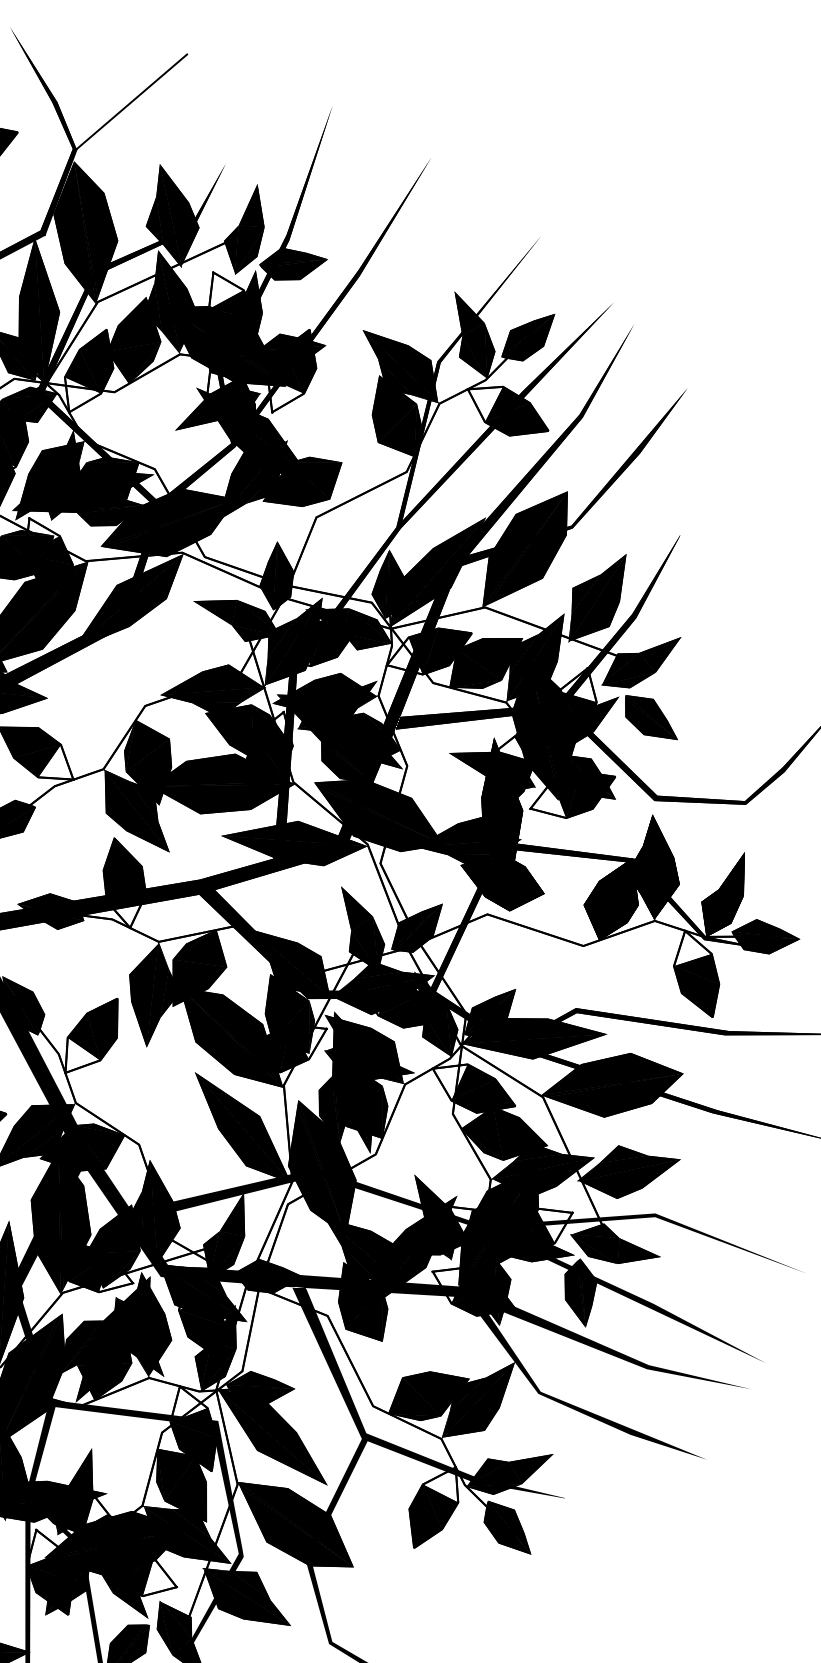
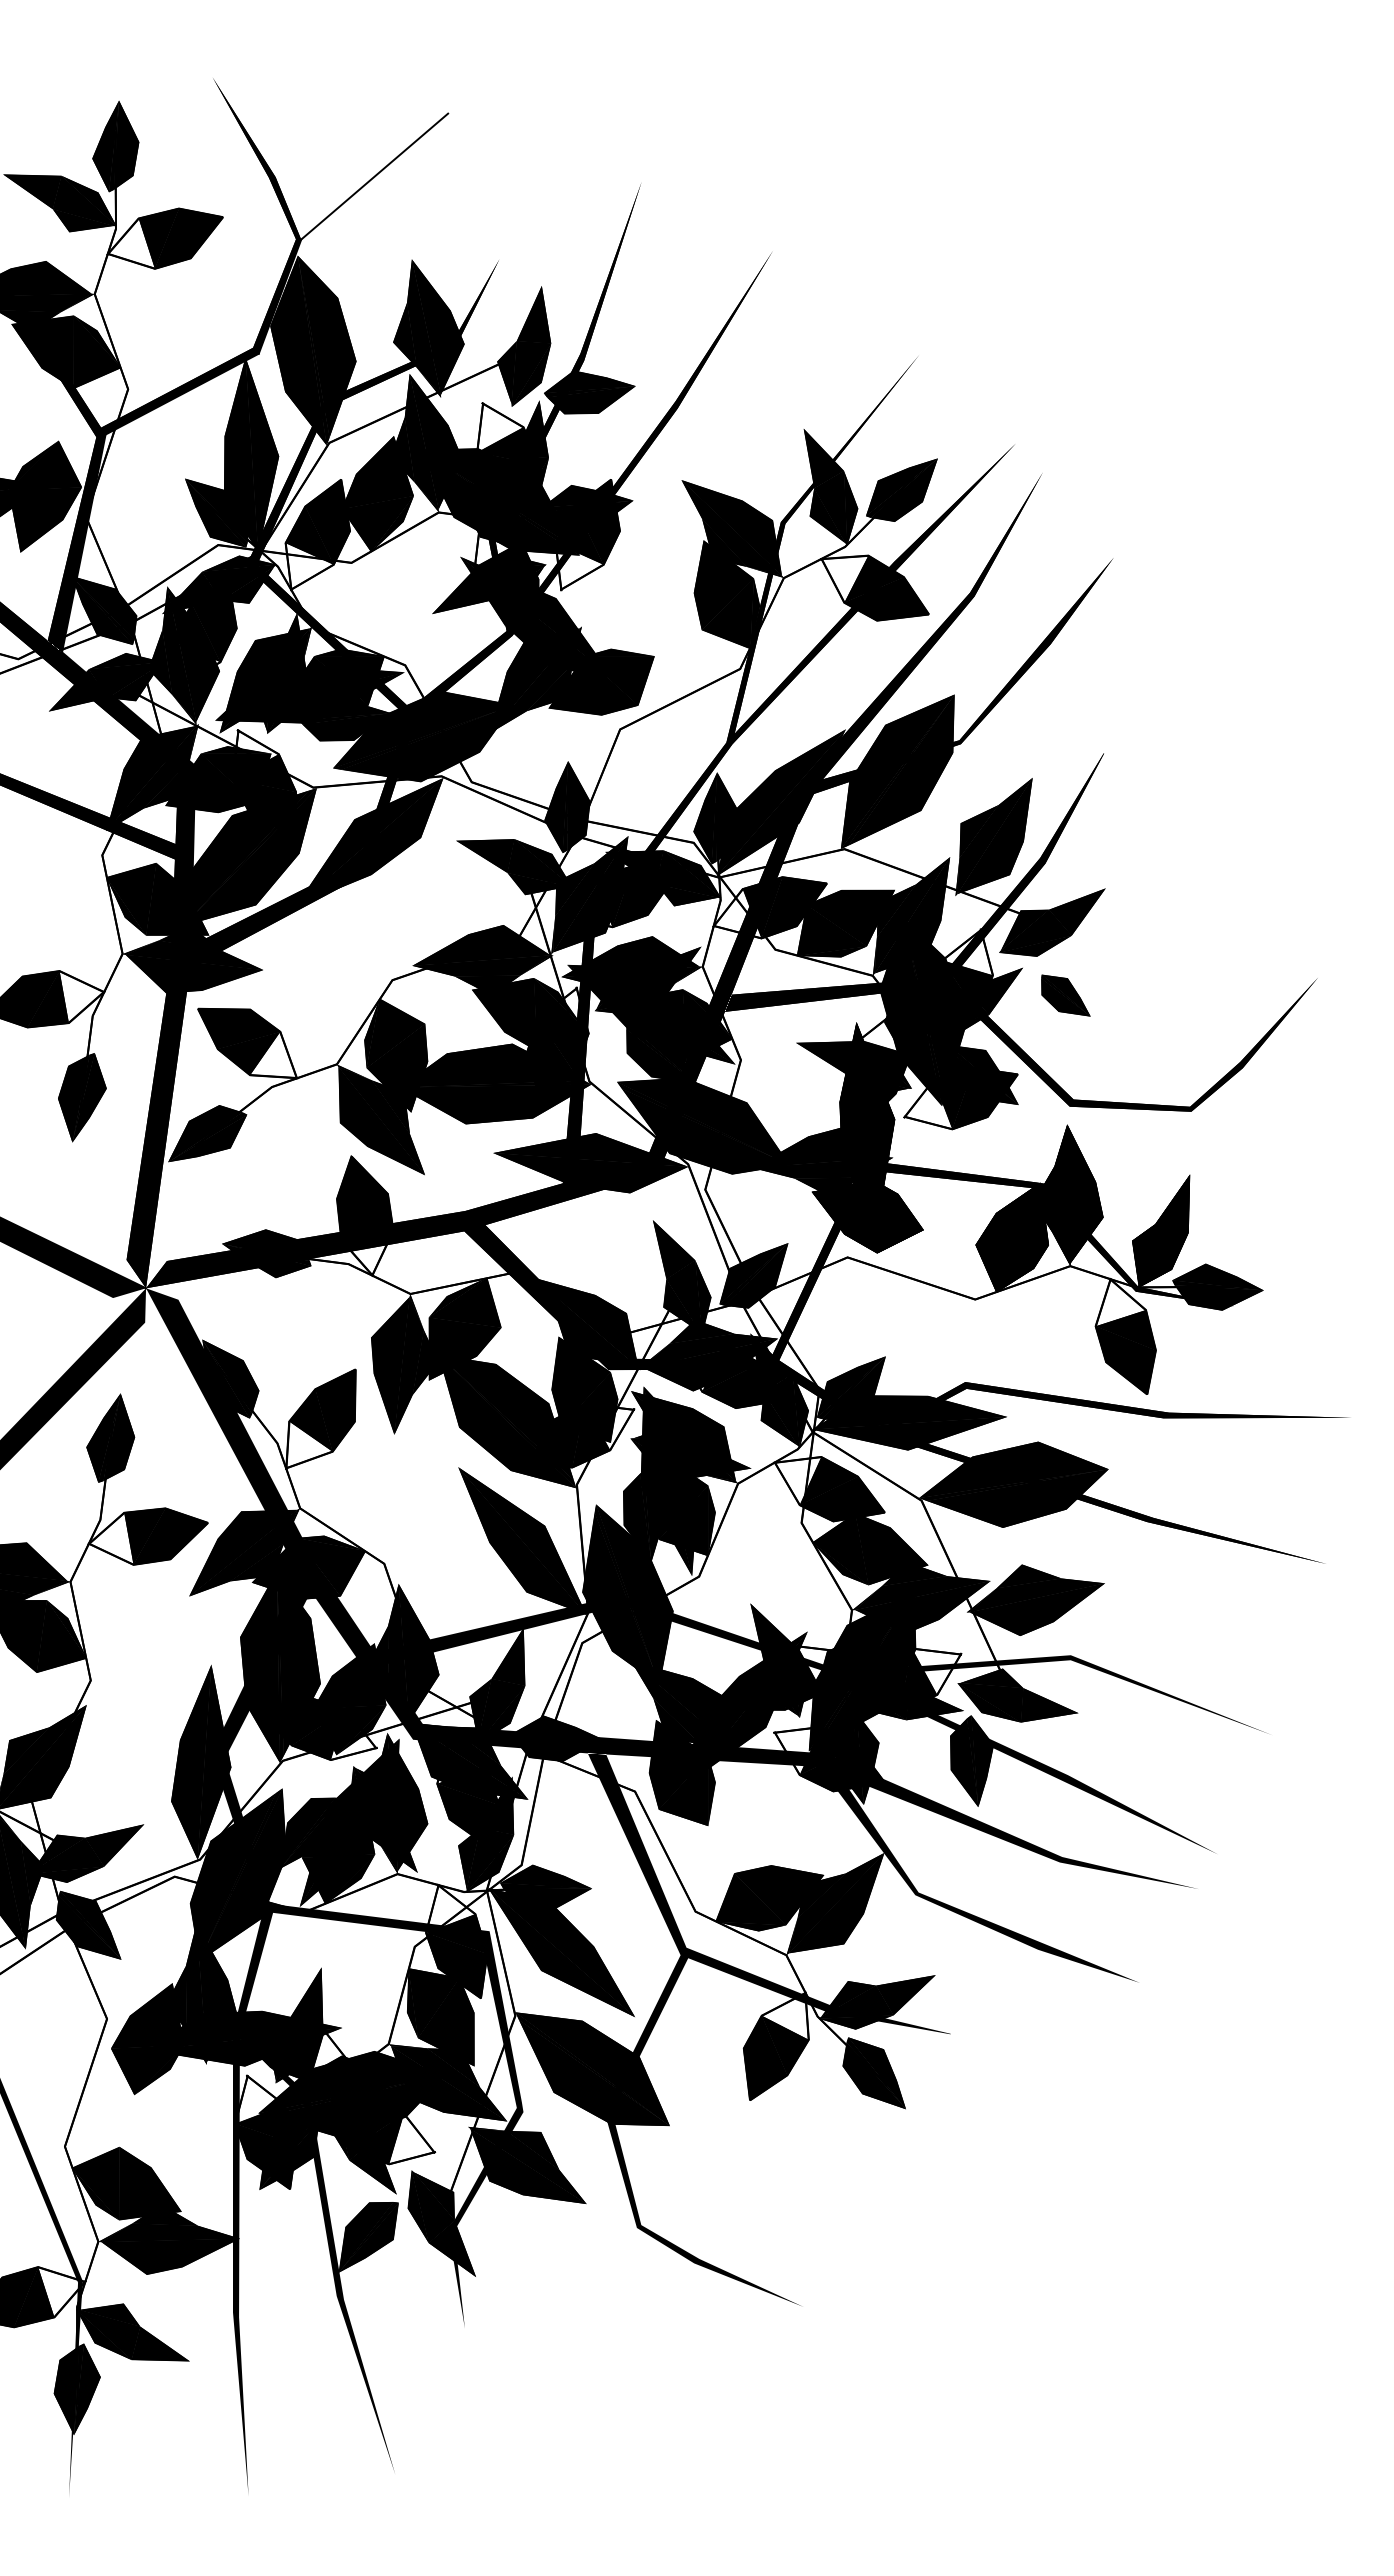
part: (651, 717) -> (1065, 995), size x0.7

